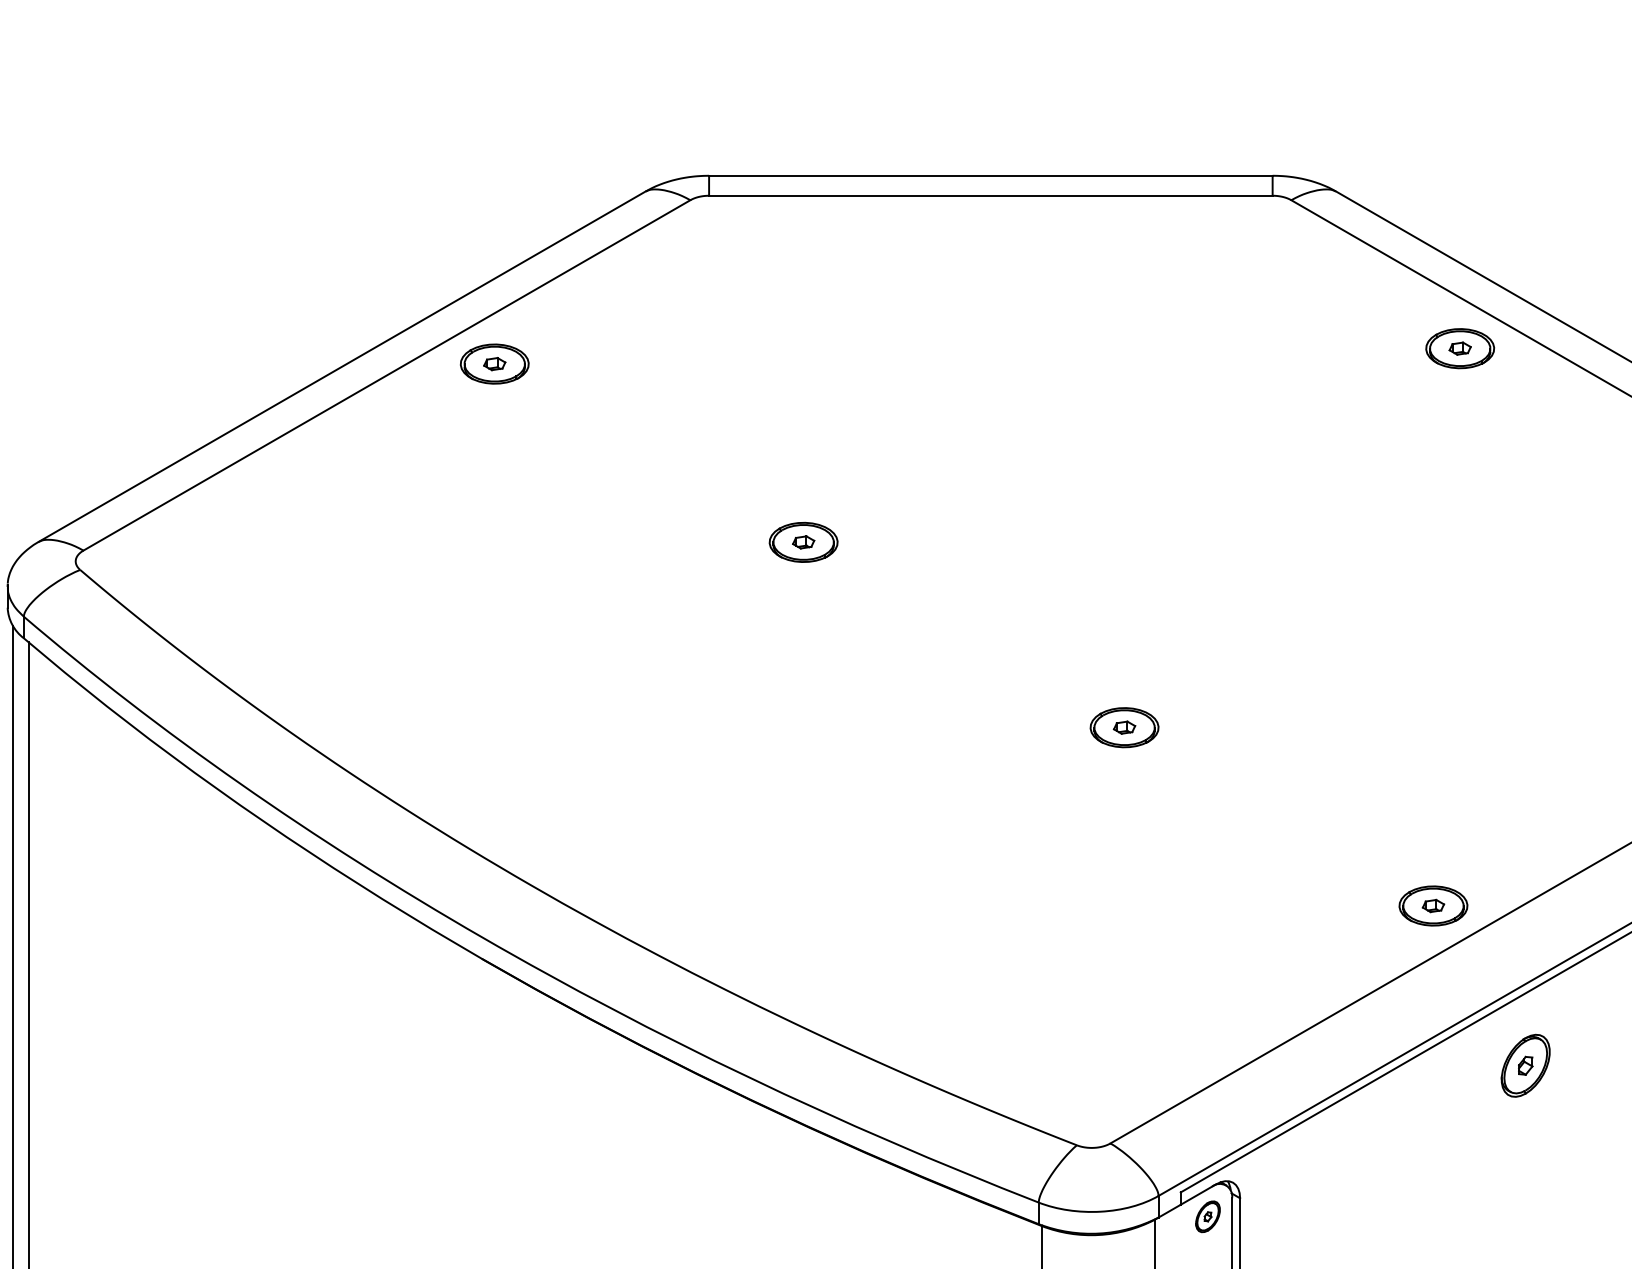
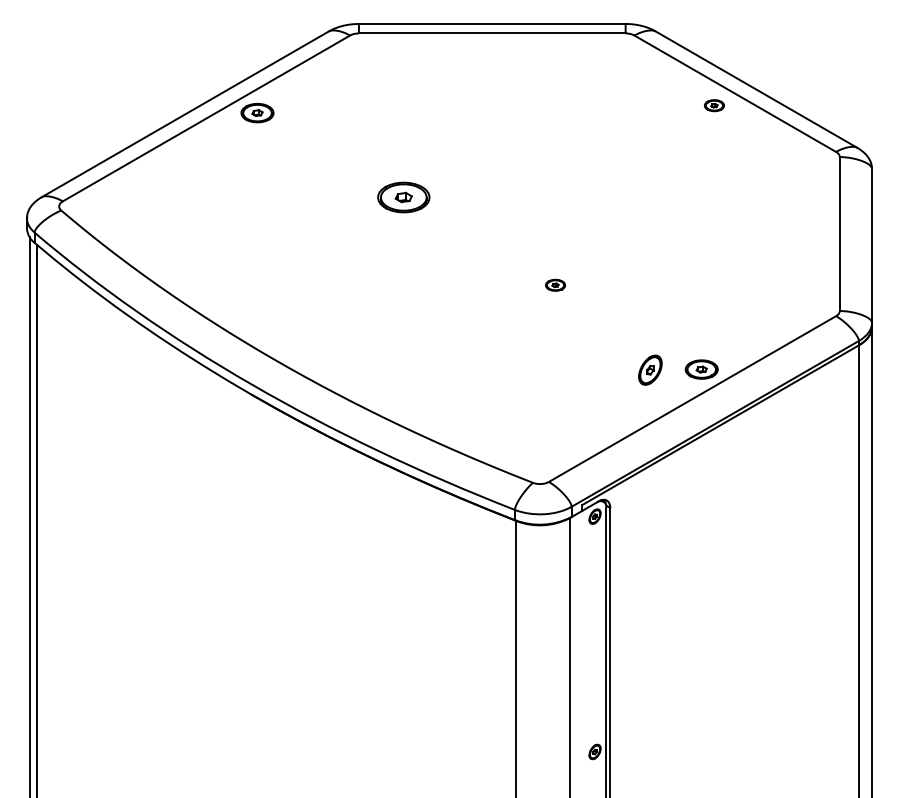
part: (1460, 347) -> (714, 105), size x0.6
part: (803, 542) -> (403, 197), size x1.6
part: (1124, 728) -> (555, 285), size x0.6
part: (1525, 1064) -> (650, 369), moved

